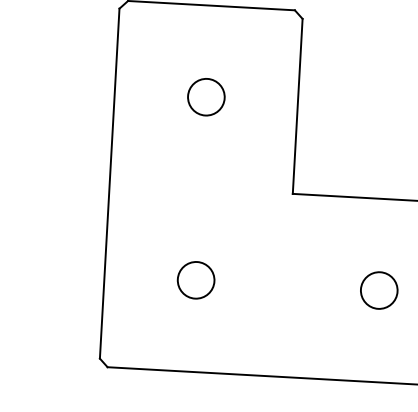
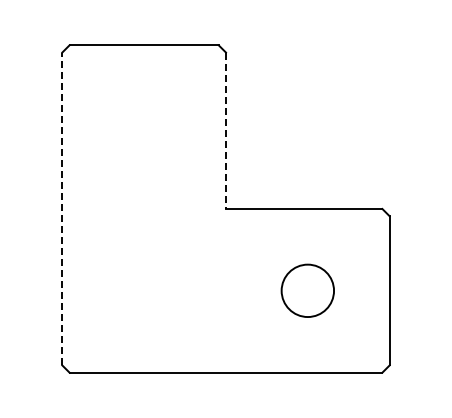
circle: (205, 96) -> (143, 126), removed
line: (298, 107) -> (226, 131), solid -> dashed
line: (109, 183) -> (62, 208), solid -> dashed
circle: (195, 279) -> (143, 290), removed
circle: (378, 290) -> (307, 290), size x1.6

